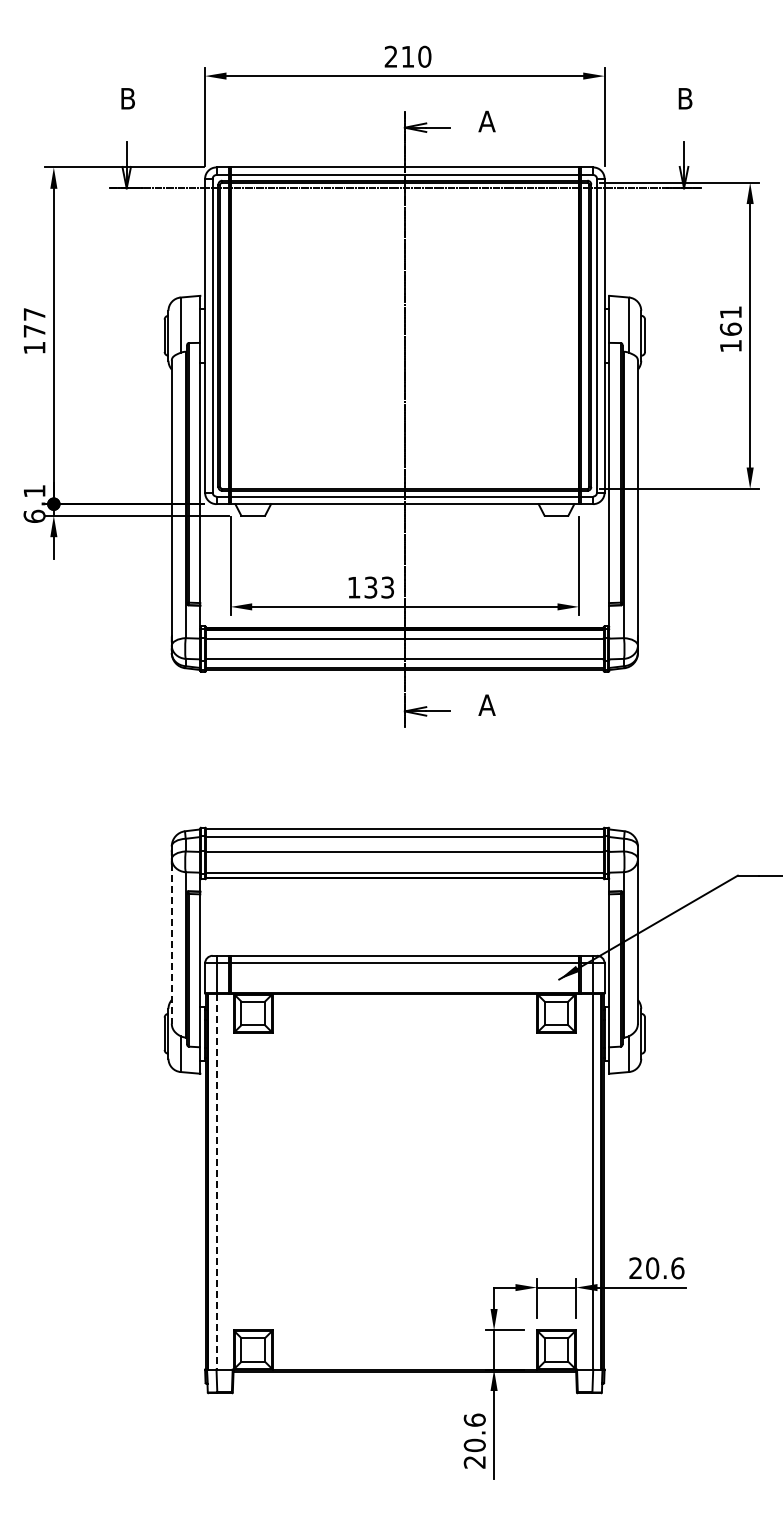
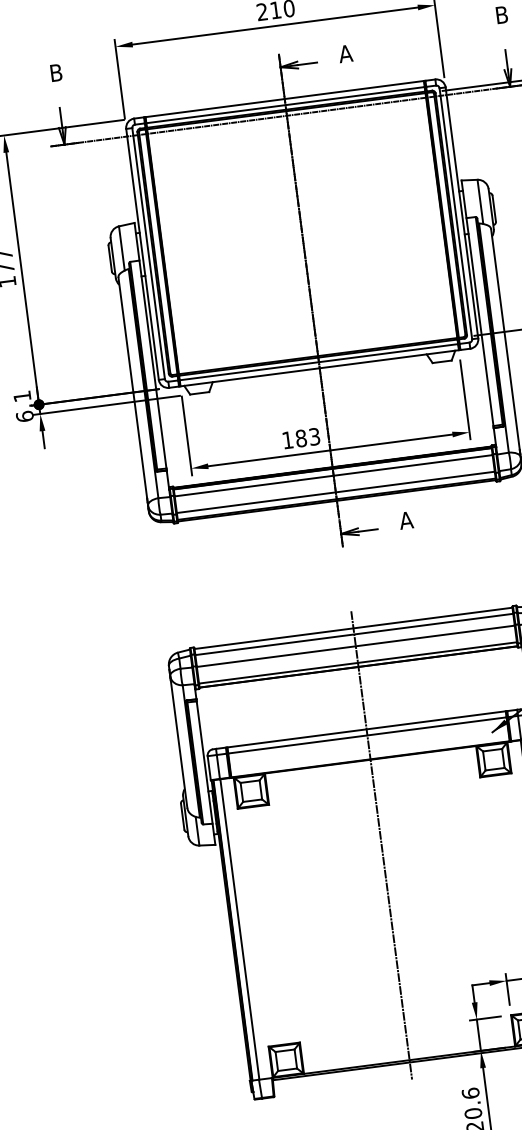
text: (370, 587) -> (300, 438), 133 -> 183
line: (171, 944) -> (178, 744), dashed -> solid
line: (404, 1100) -> (381, 845), added
line: (216, 1181) -> (239, 929), dashed -> solid

